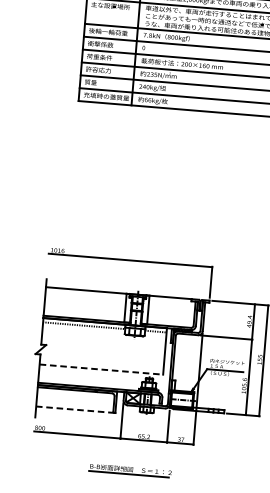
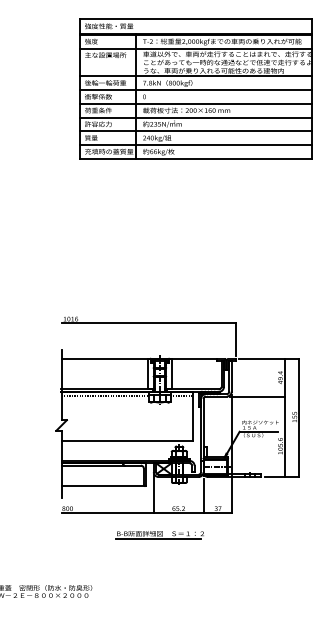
line: (101, 369) -> (127, 441), dashed -> solid
line: (75, 410) -> (103, 486), dashed -> solid
part: (129, 471) -> (159, 535), moved

